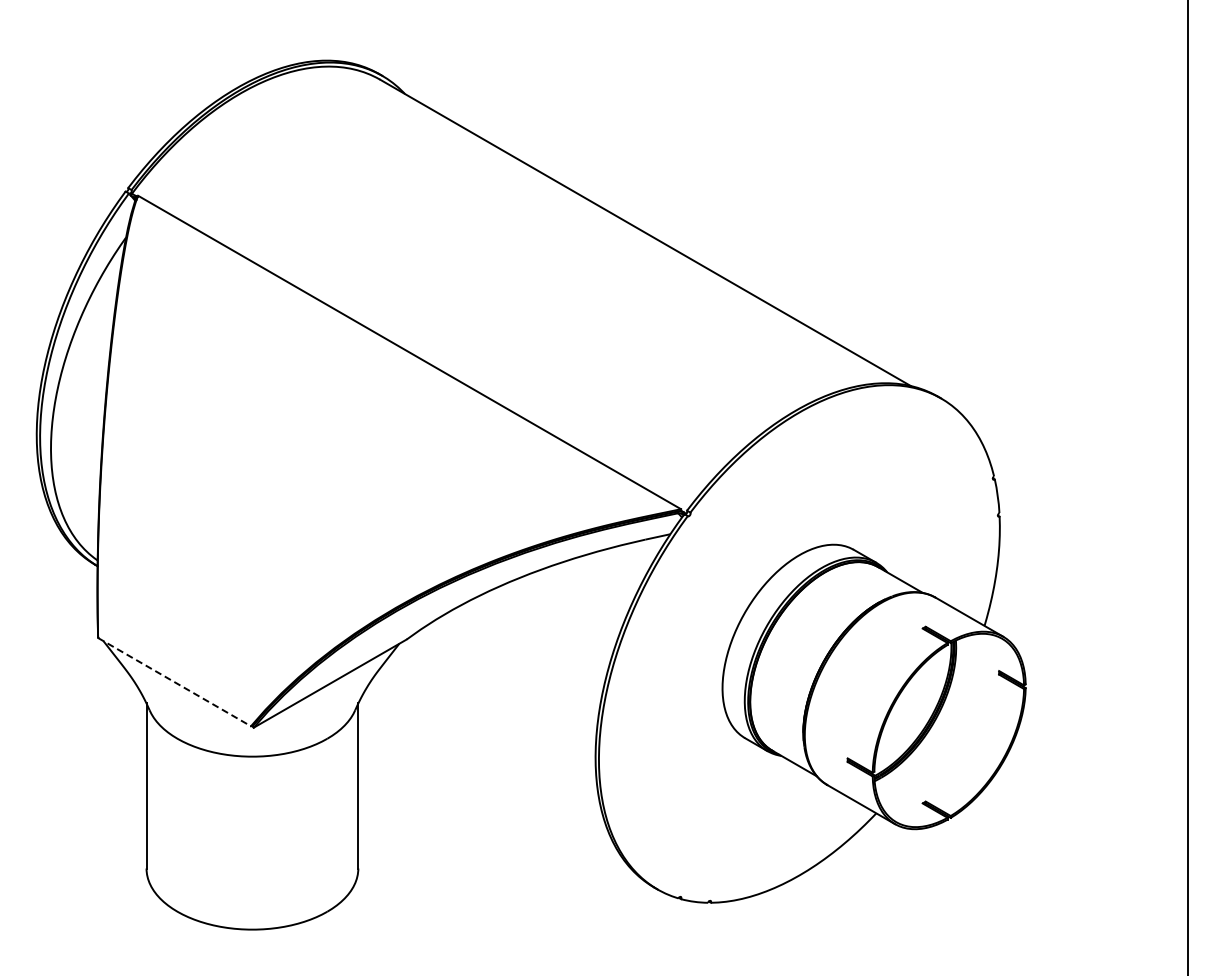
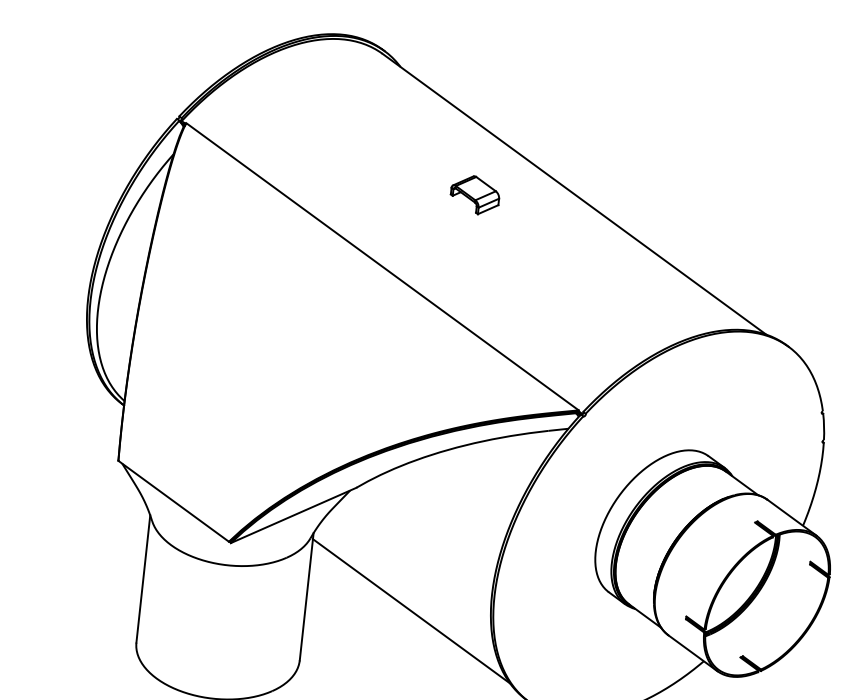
part: (518, 247) -> (475, 194), added
line: (174, 682) -> (173, 501), dashed -> solid
line: (494, 789) -> (411, 610), added

